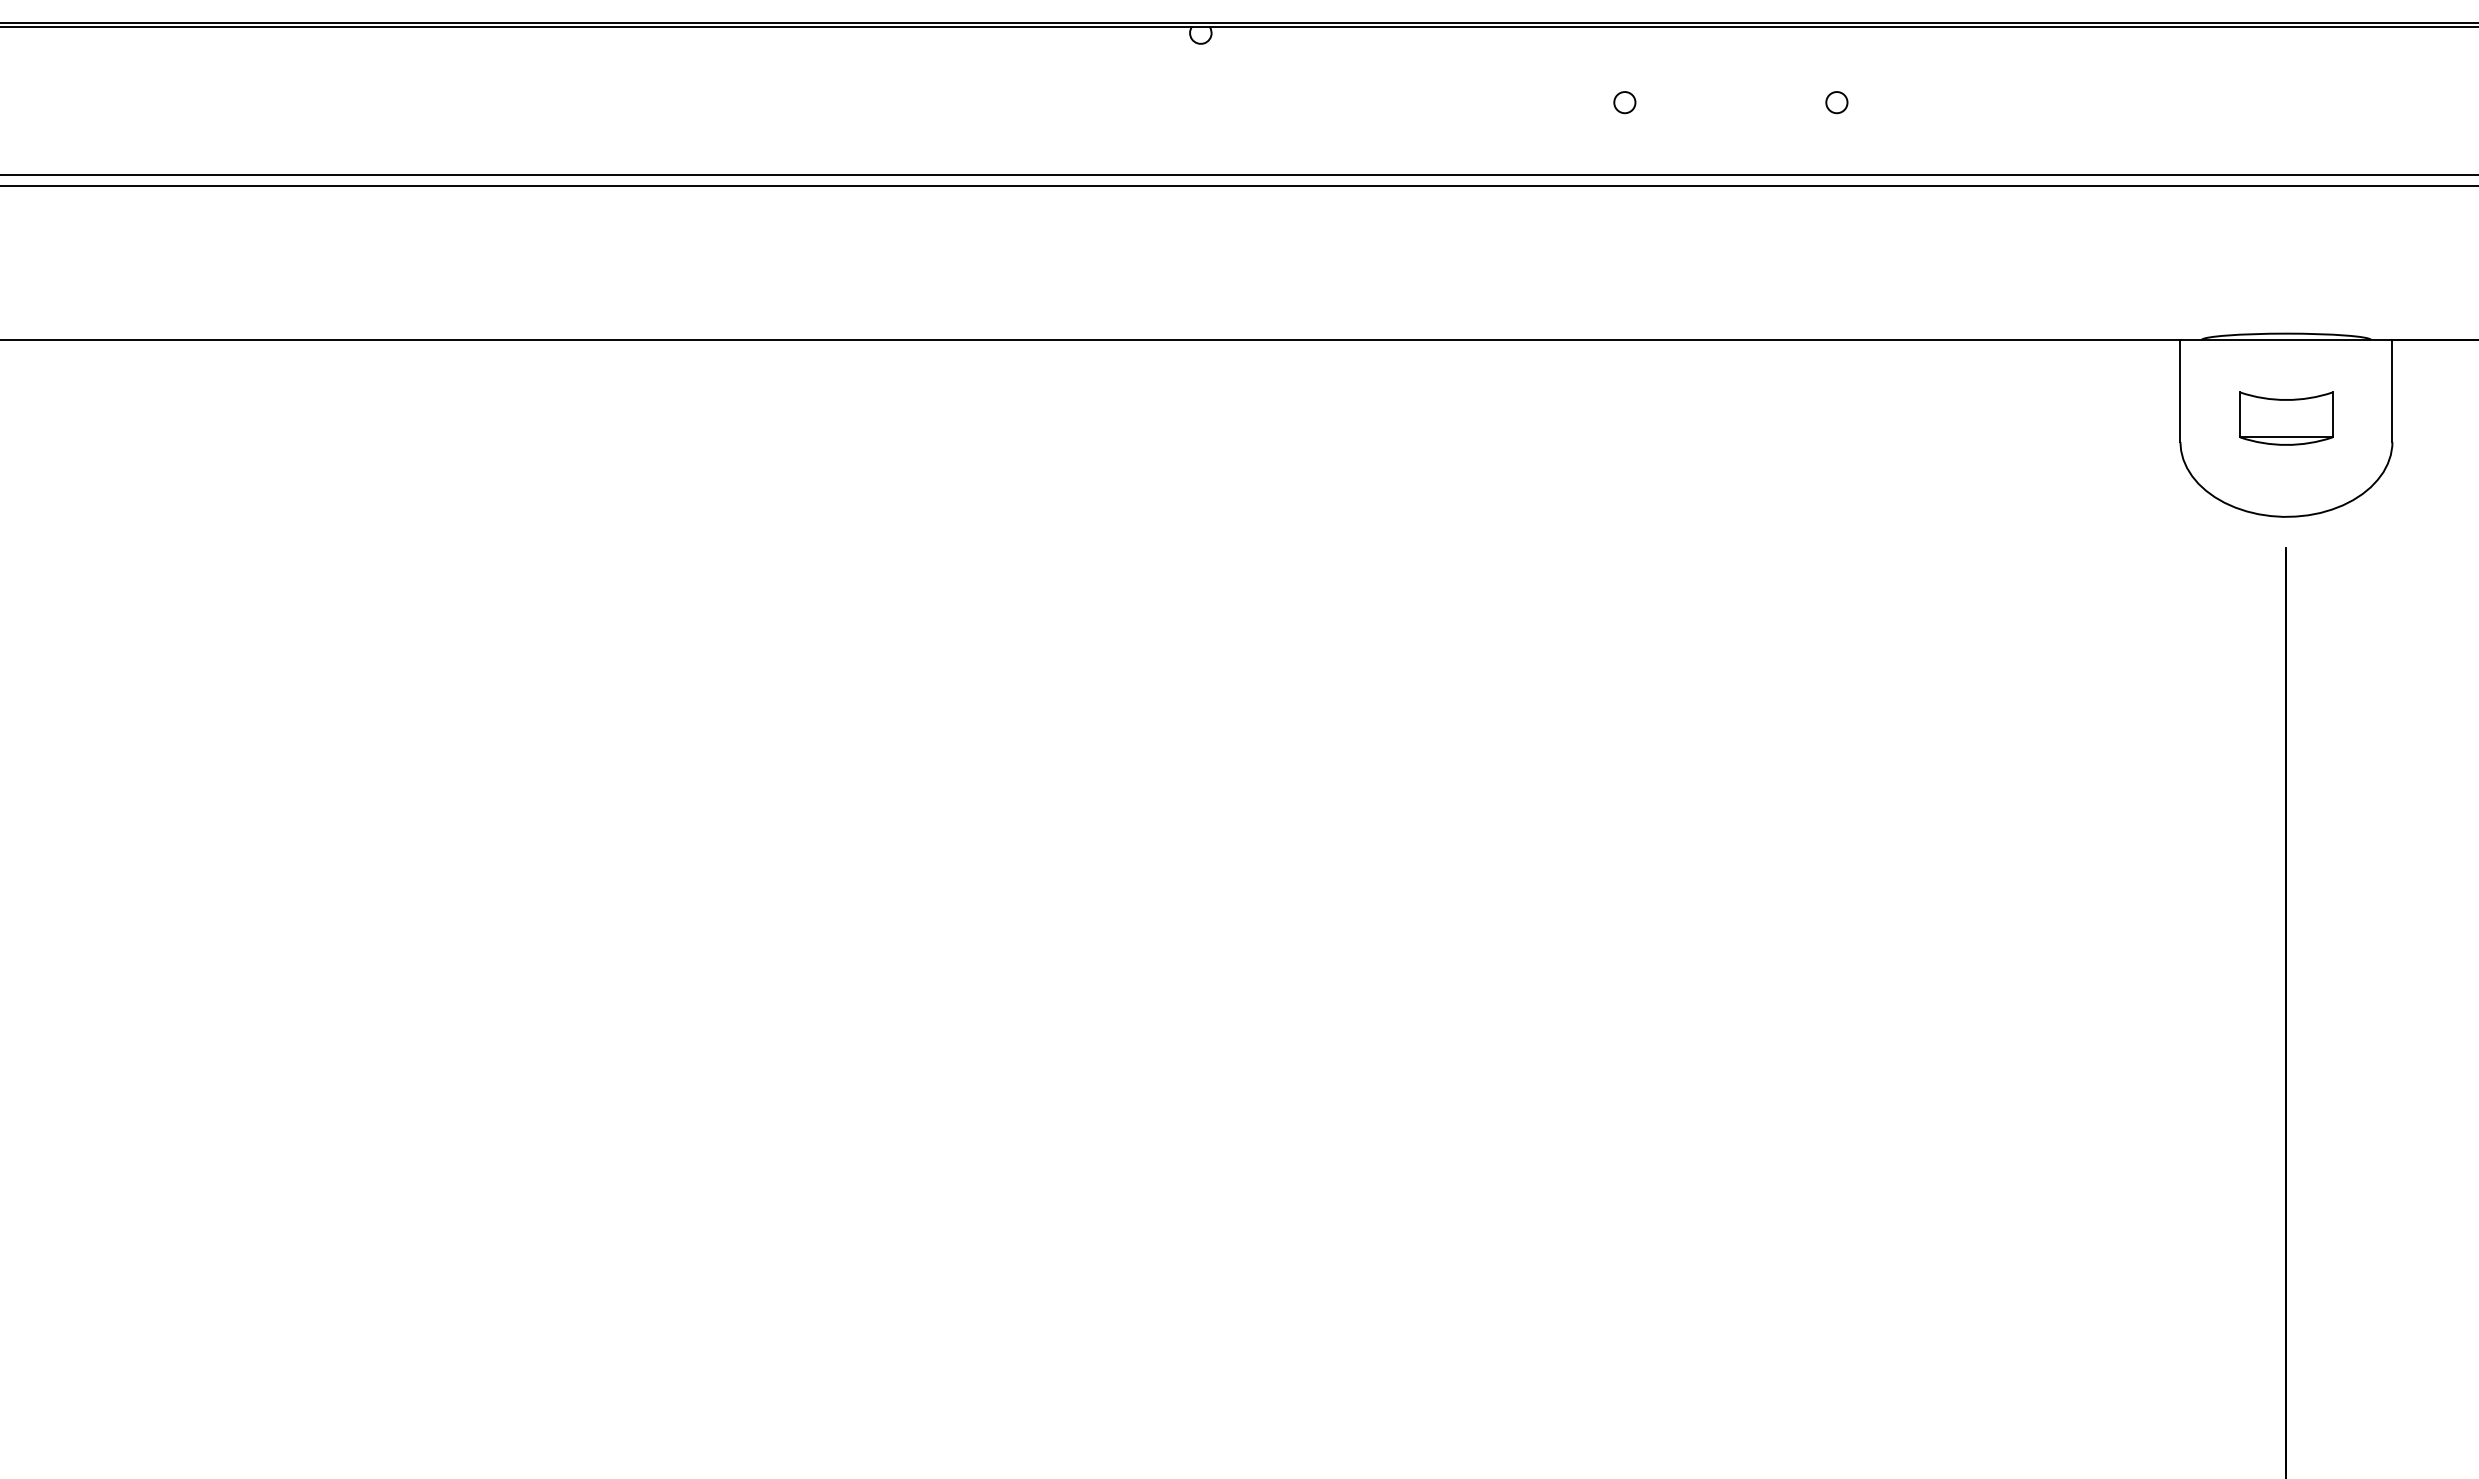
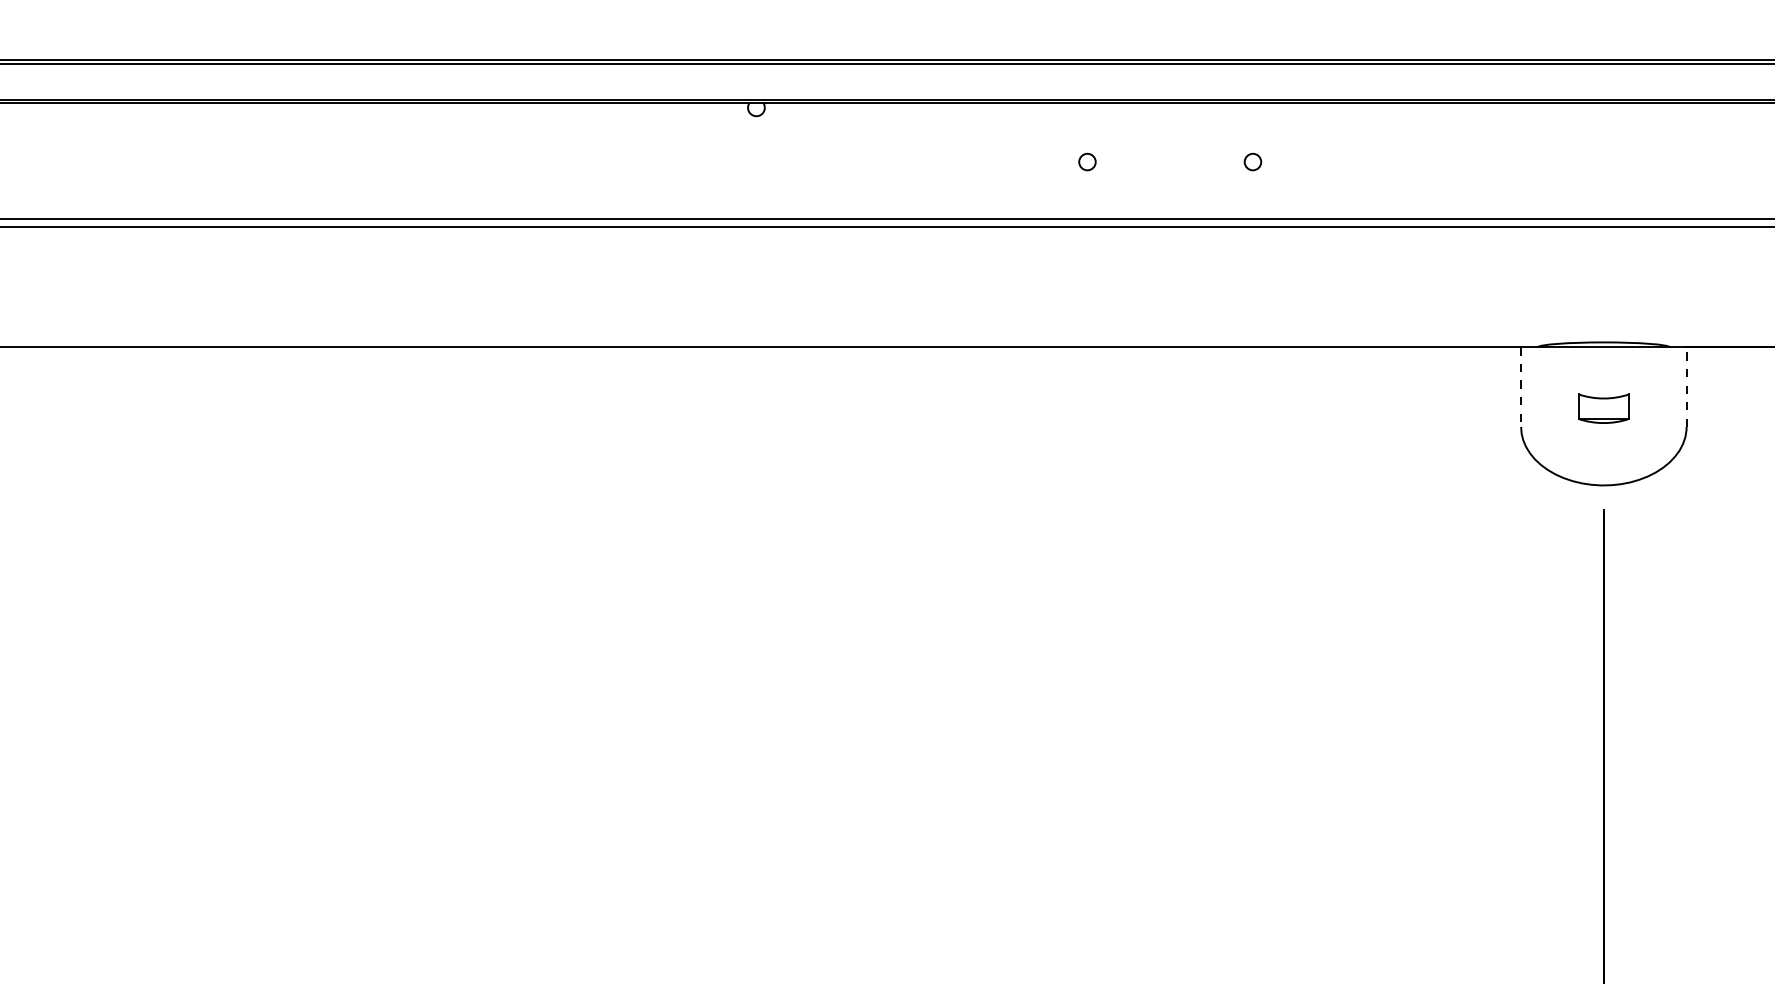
line: (2180, 390) -> (1521, 386), solid -> dashed
line: (2392, 390) -> (1686, 386), solid -> dashed
part: (2286, 418) -> (1603, 408), size x0.7

